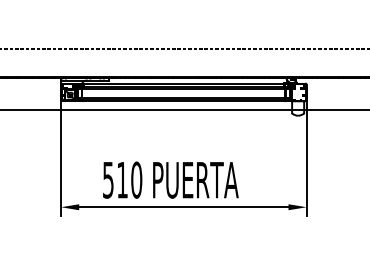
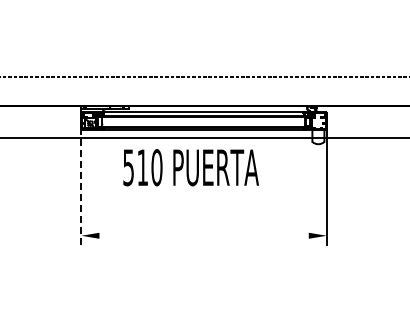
line: (61, 157) -> (81, 186), solid -> dashed
text: (170, 179) -> (190, 167), moved
line: (183, 206) -> (203, 235), removed

